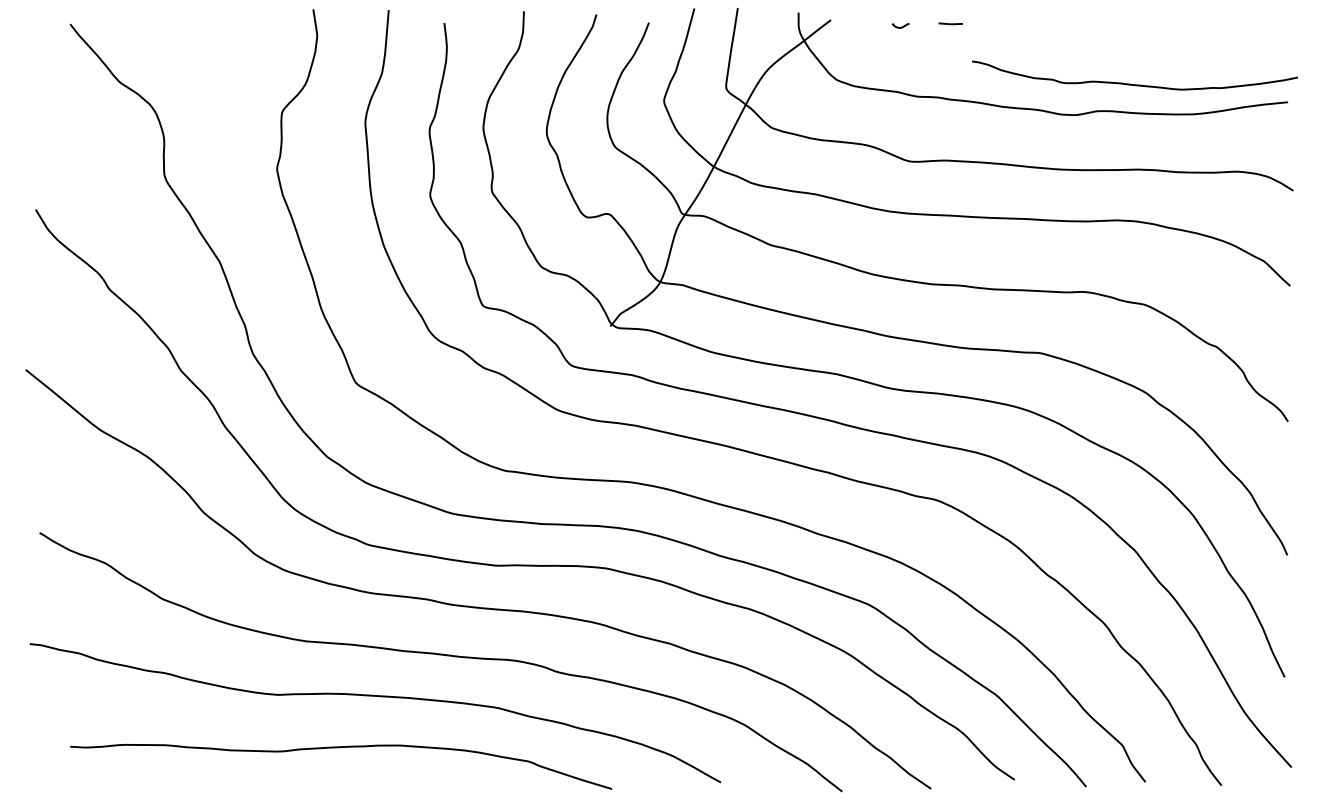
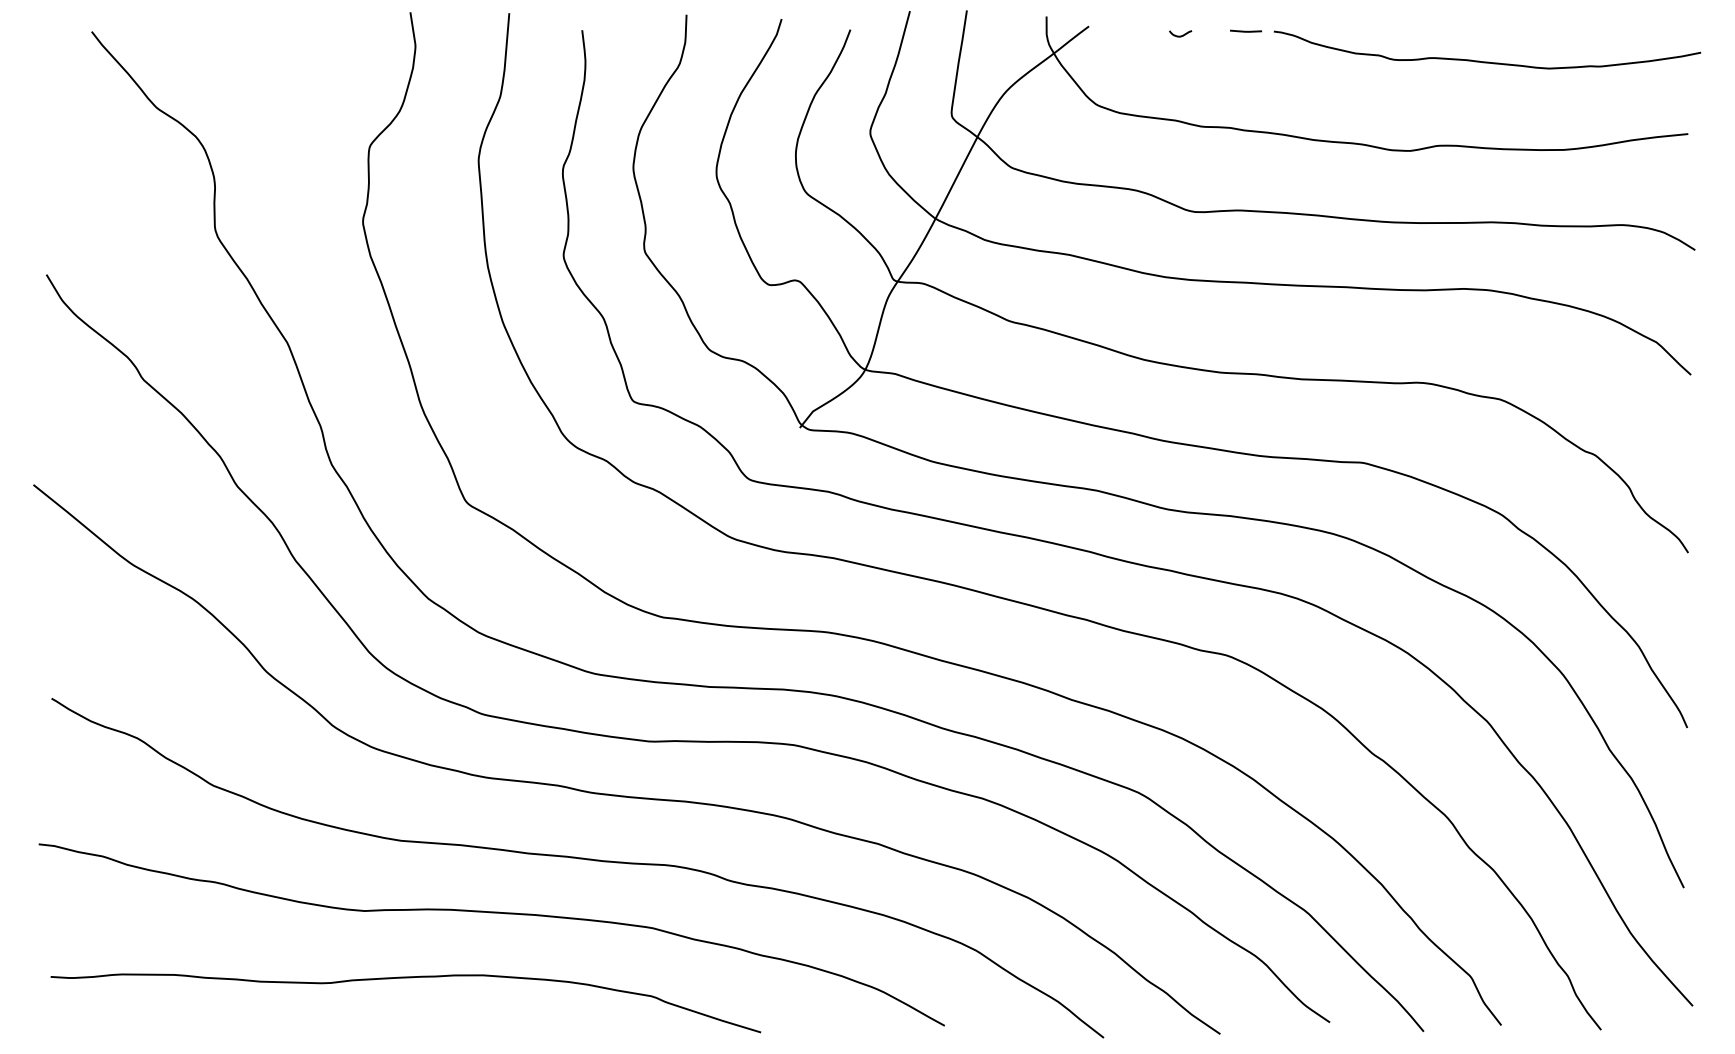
curve: (1134, 84) -> (1487, 61), moved
curve: (340, 747) -> (405, 978), moved

